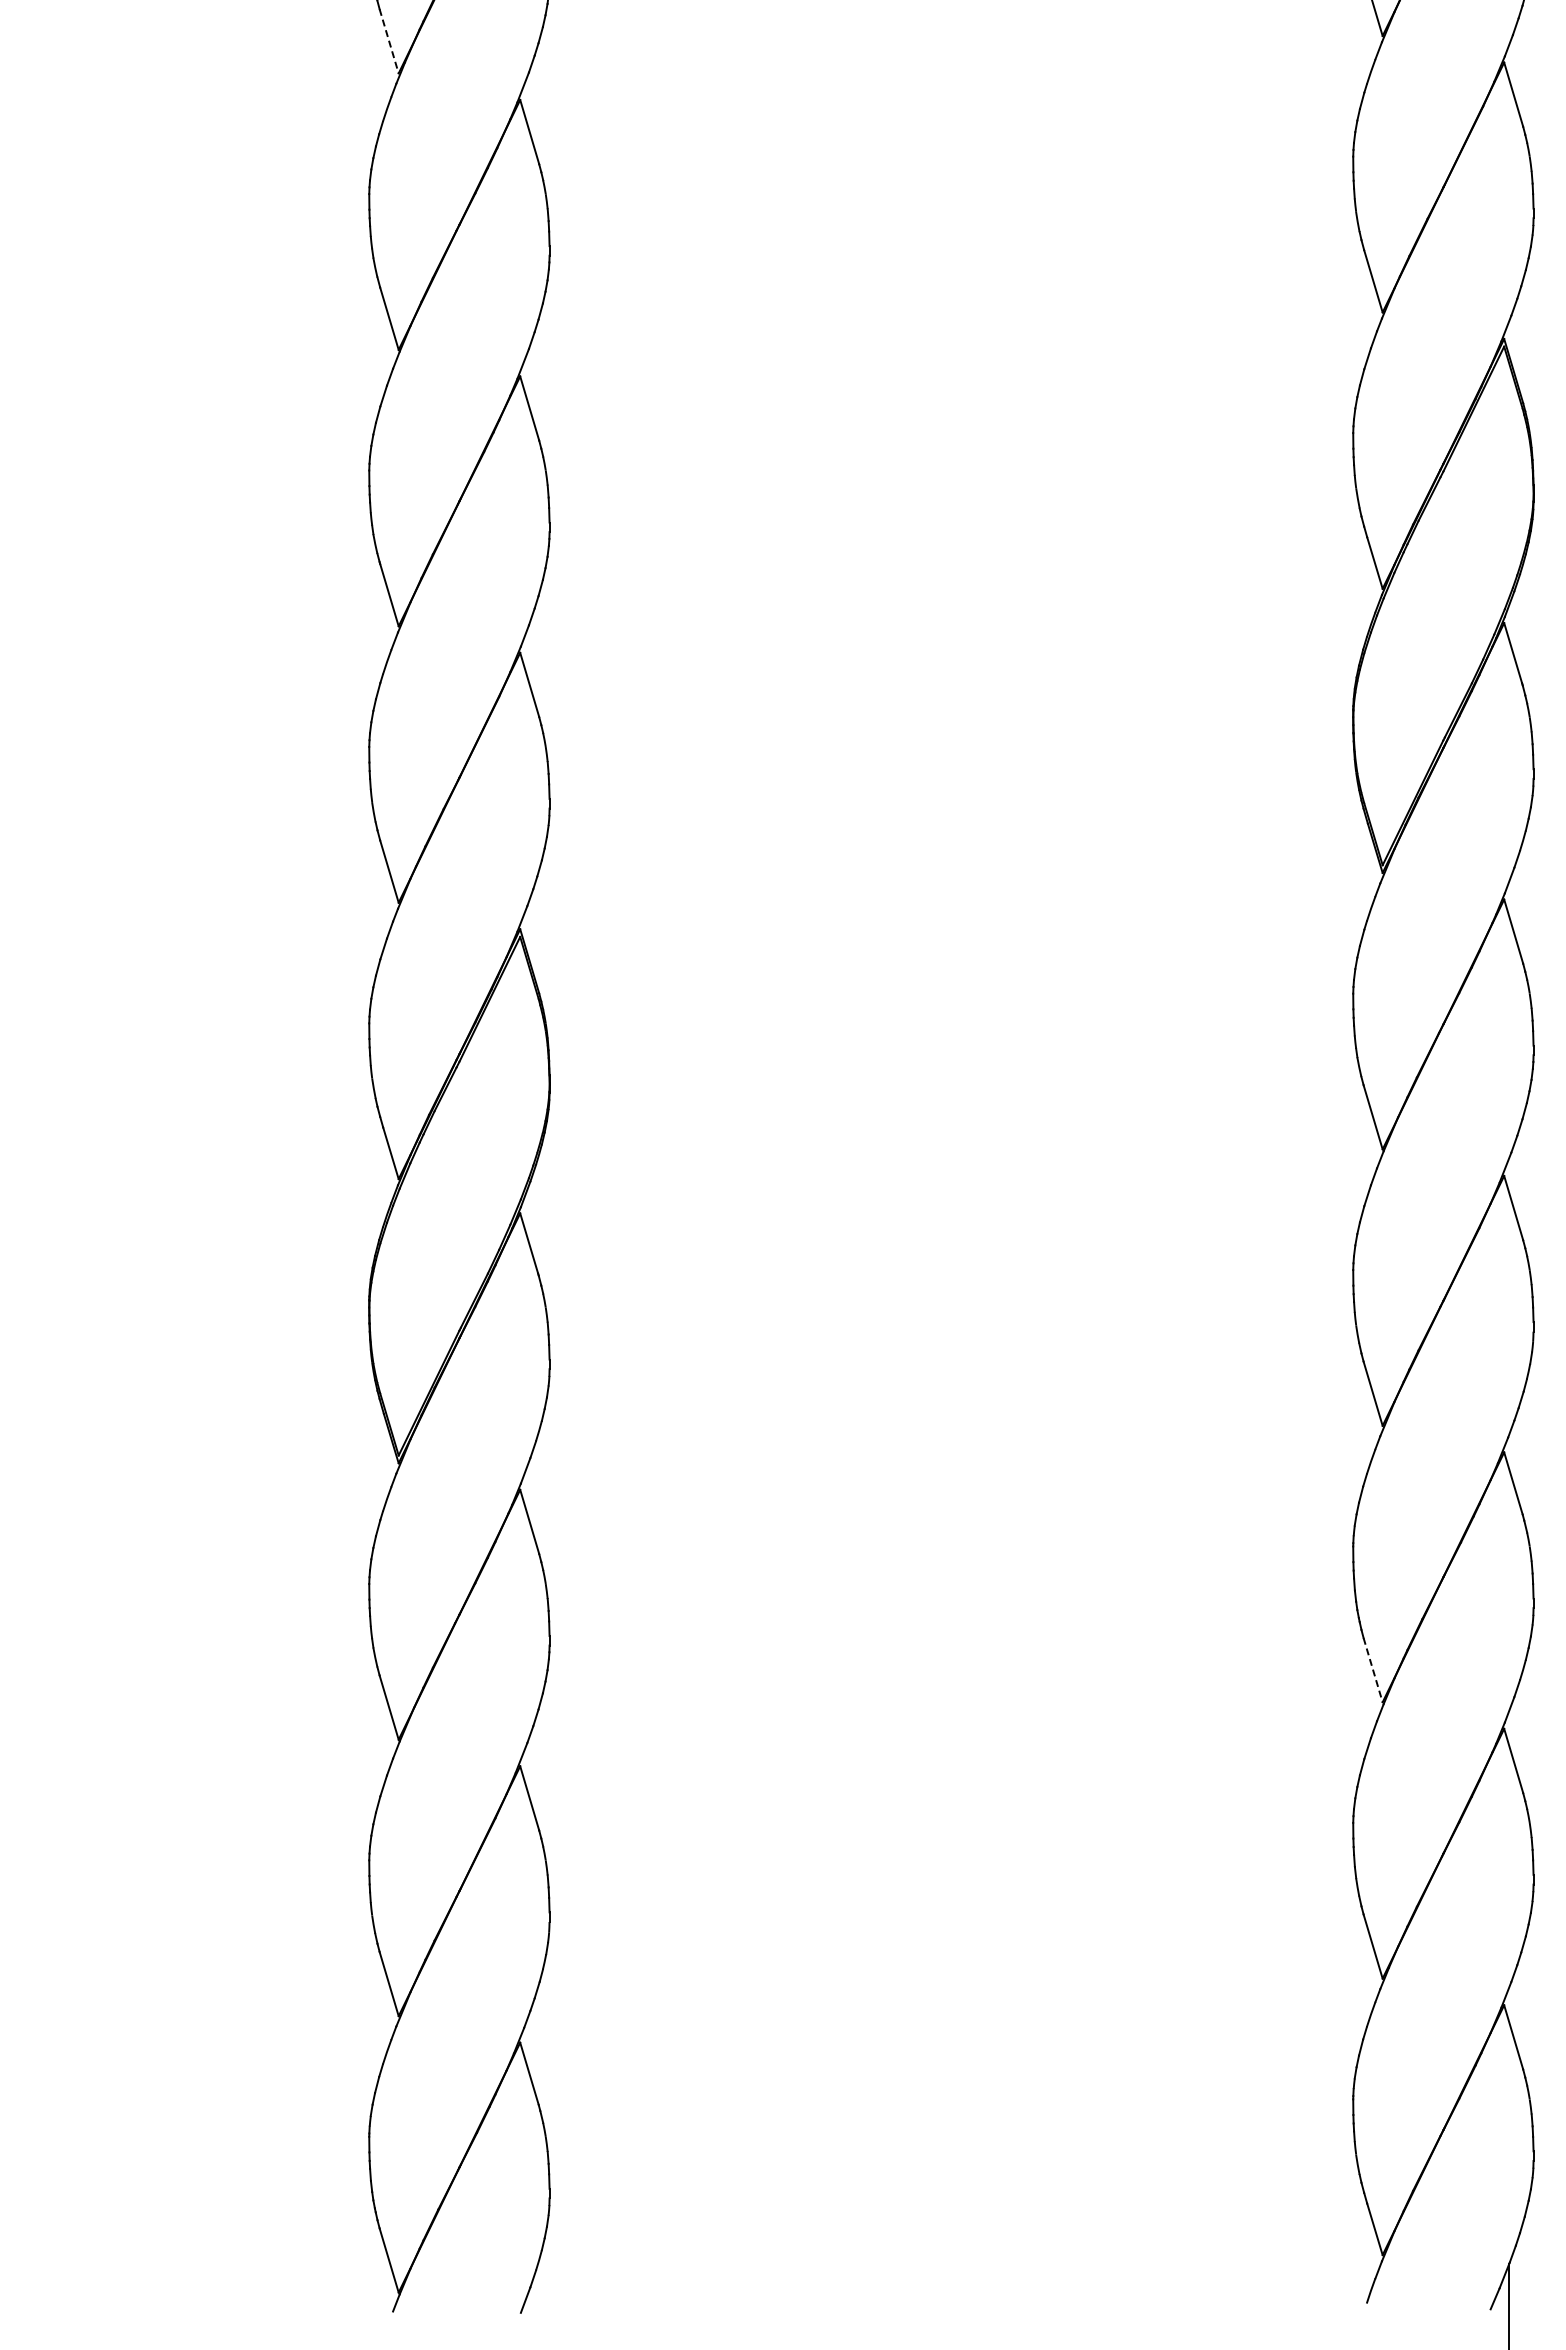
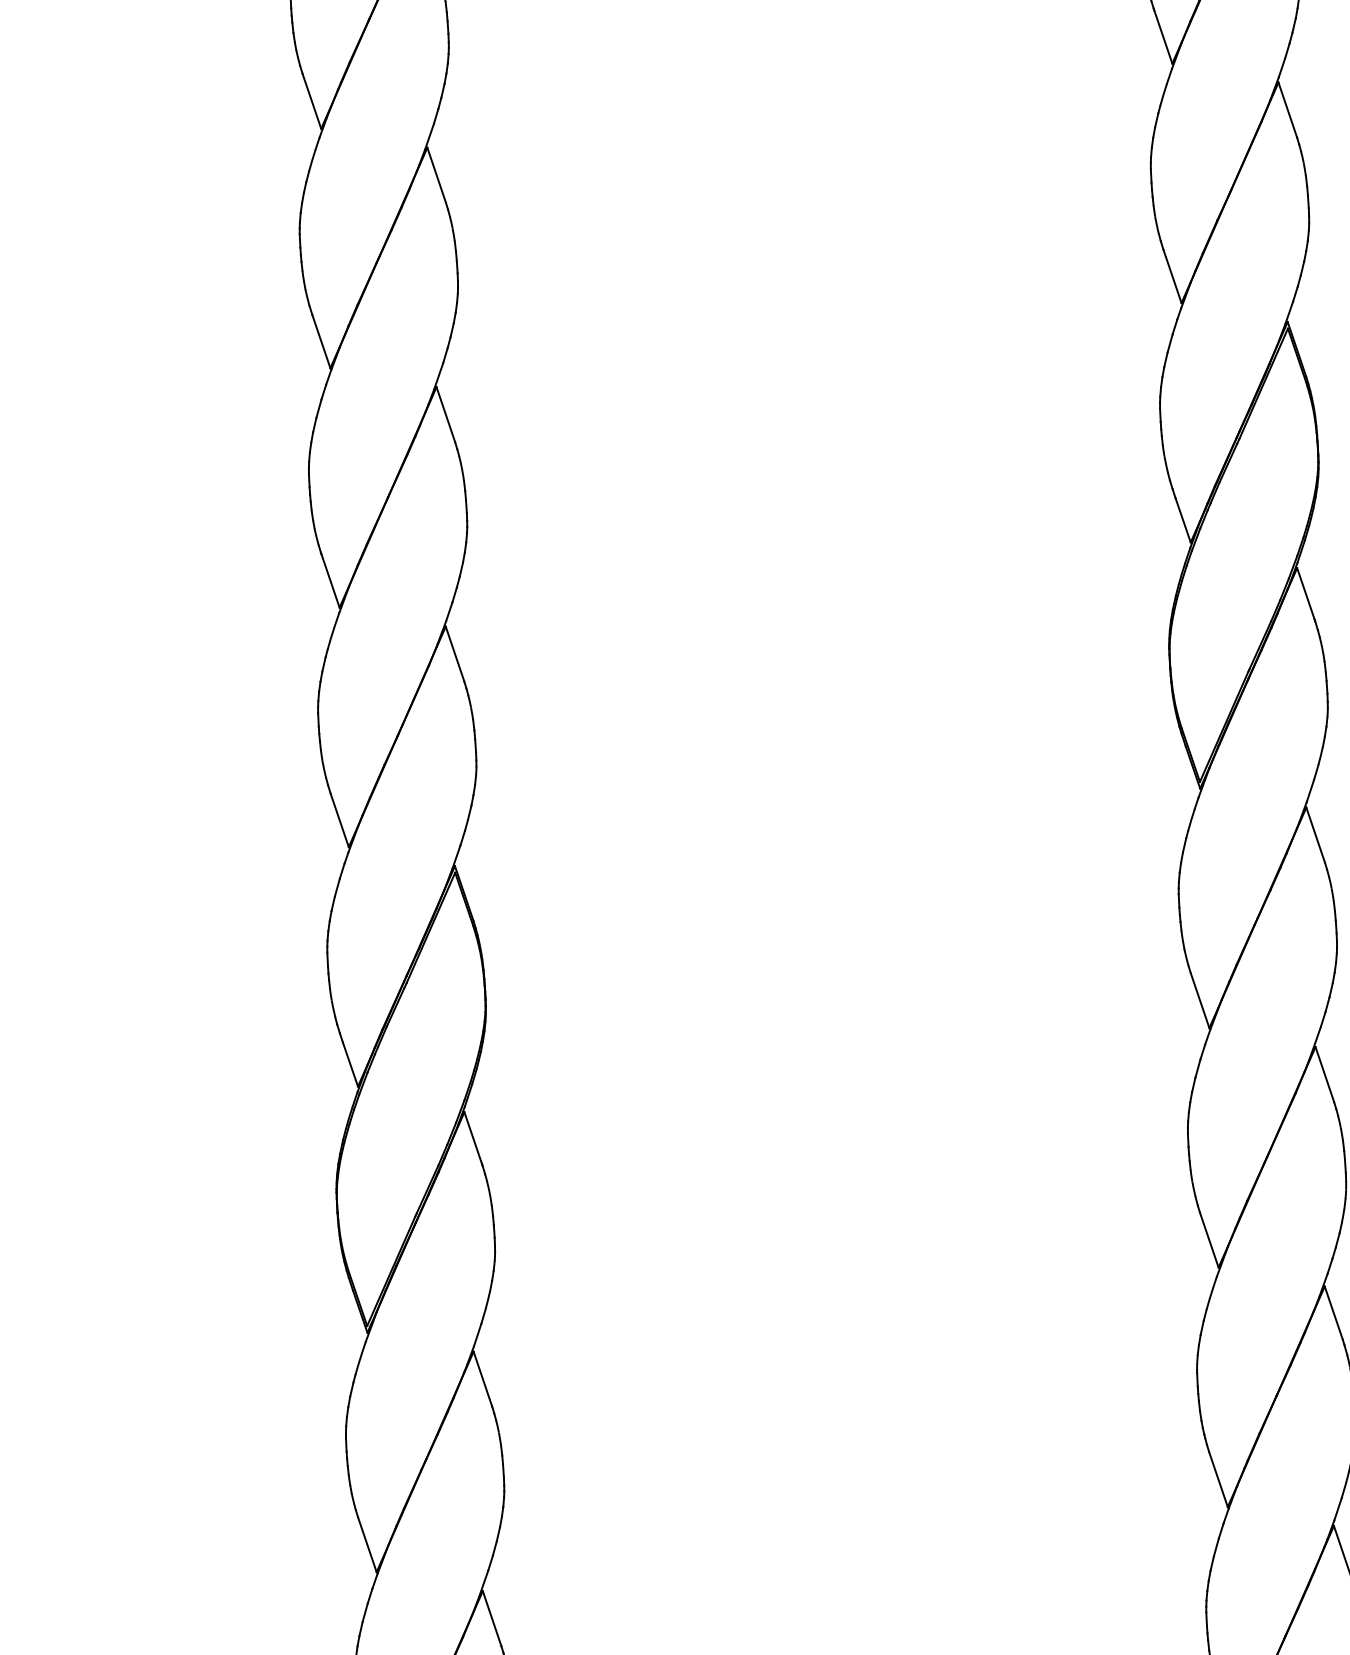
line: (389, 41) -> (312, 101), dashed -> solid
line: (1373, 1670) -> (1218, 1479), dashed -> solid

